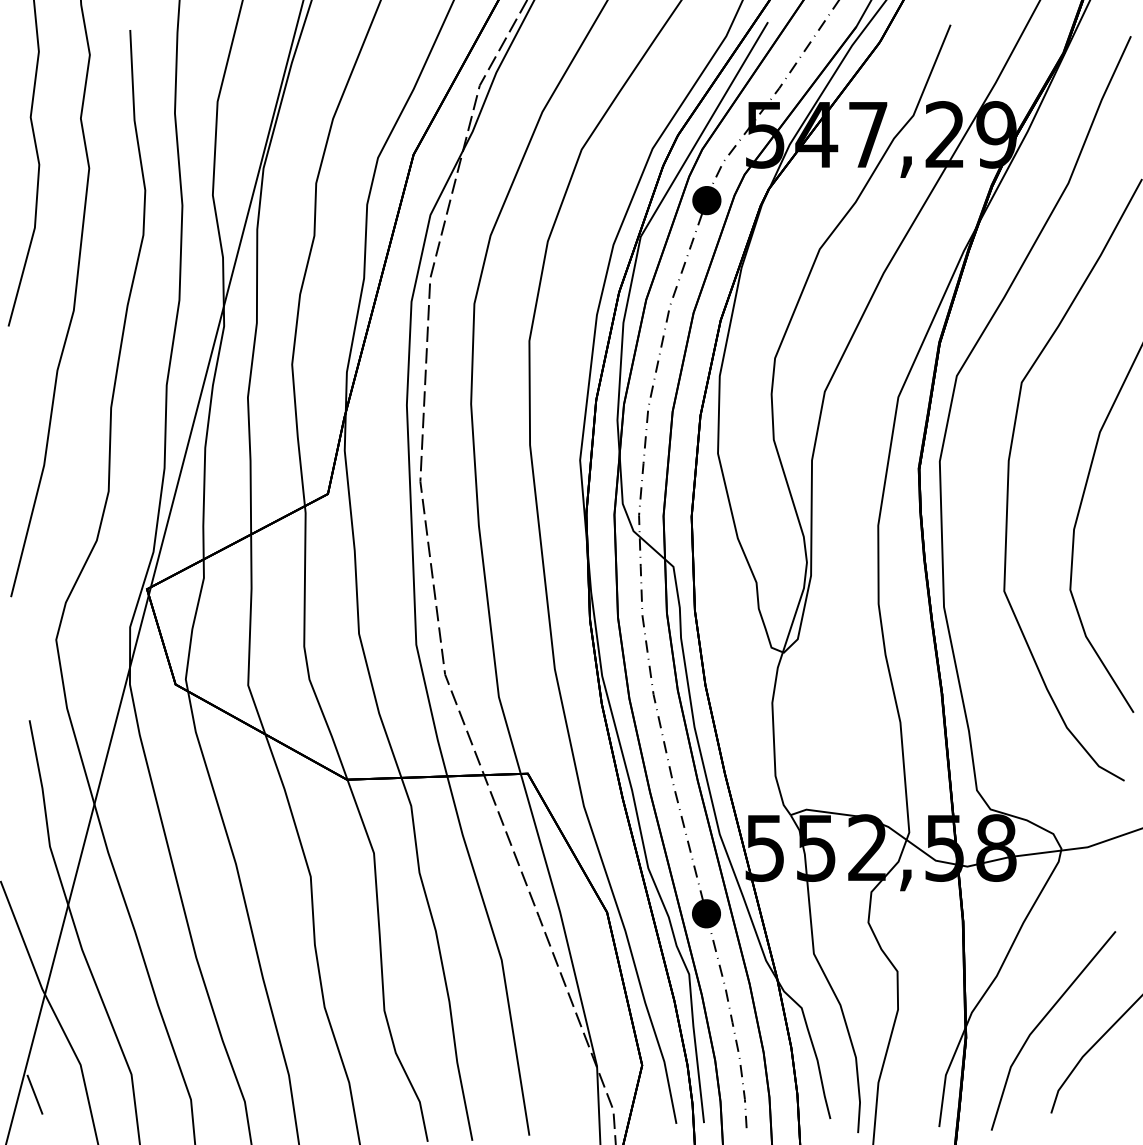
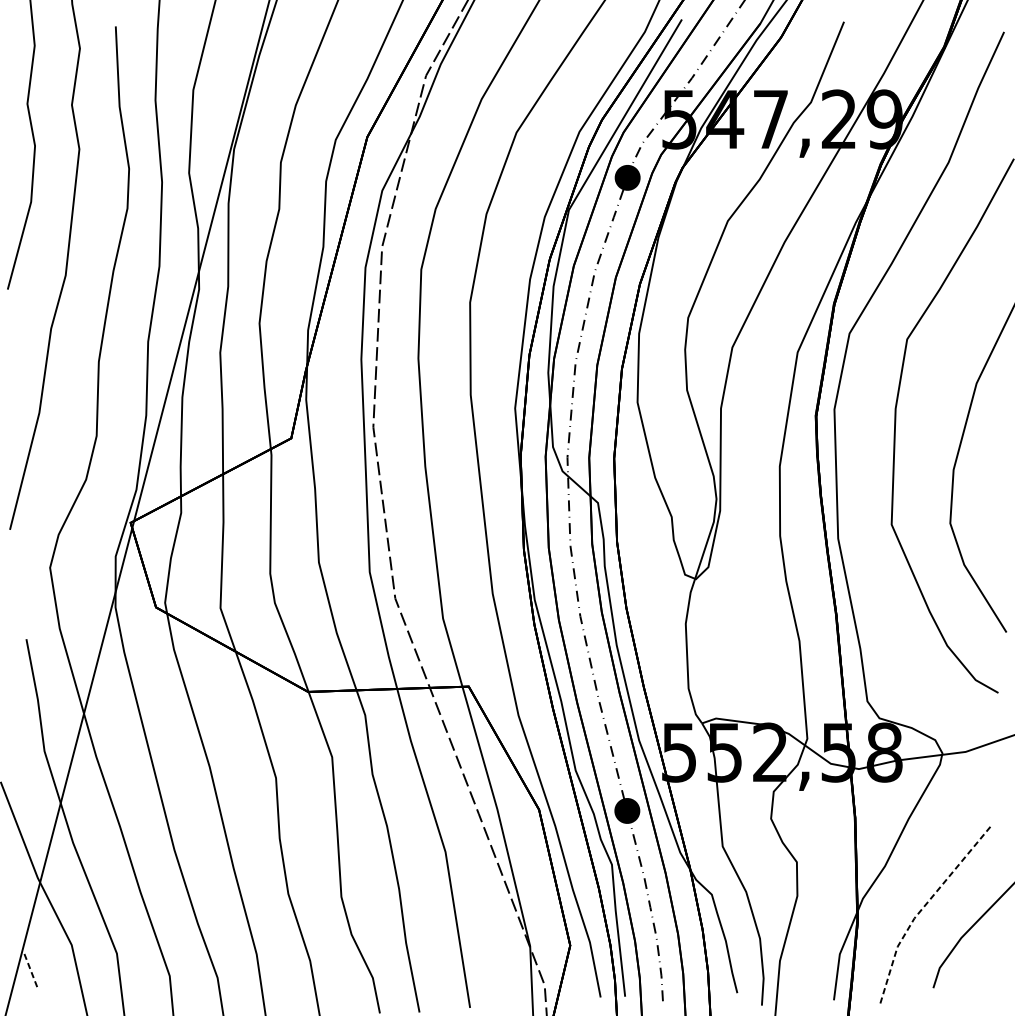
line: (1038, 1024) -> (922, 909), solid -> dashed
line: (35, 1095) -> (31, 972), solid -> dashed

